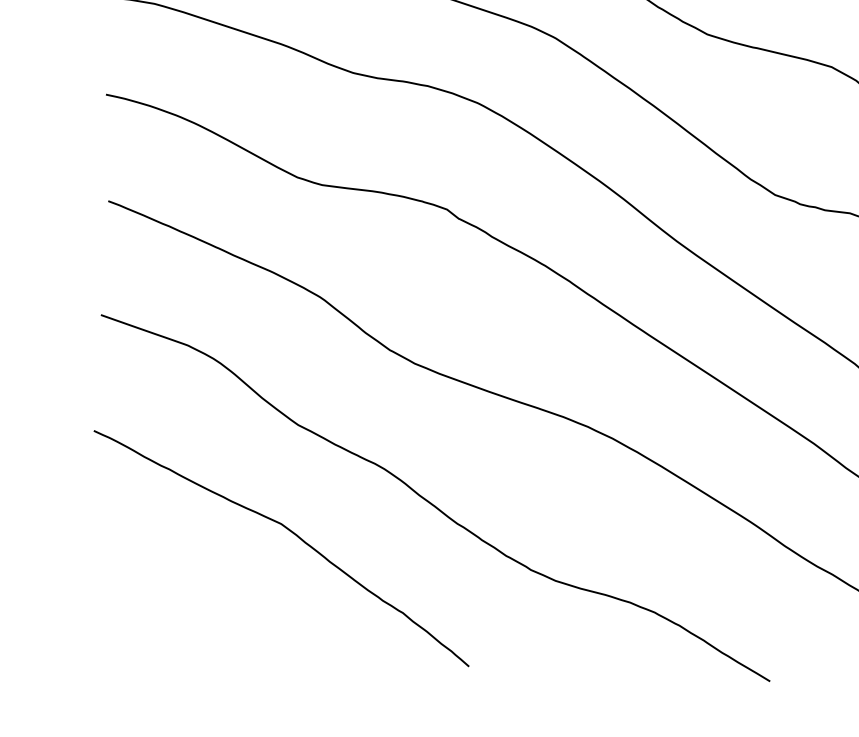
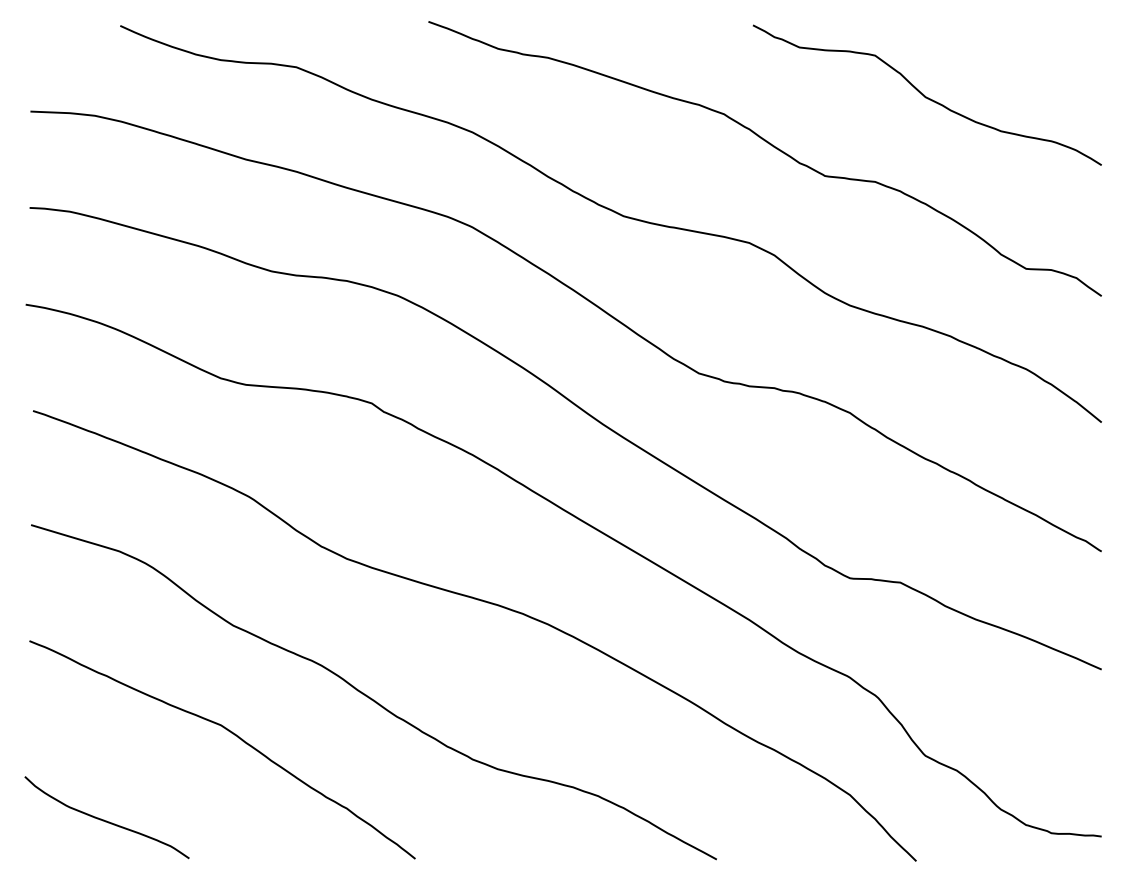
curve: (160, 612) -> (104, 819), added

